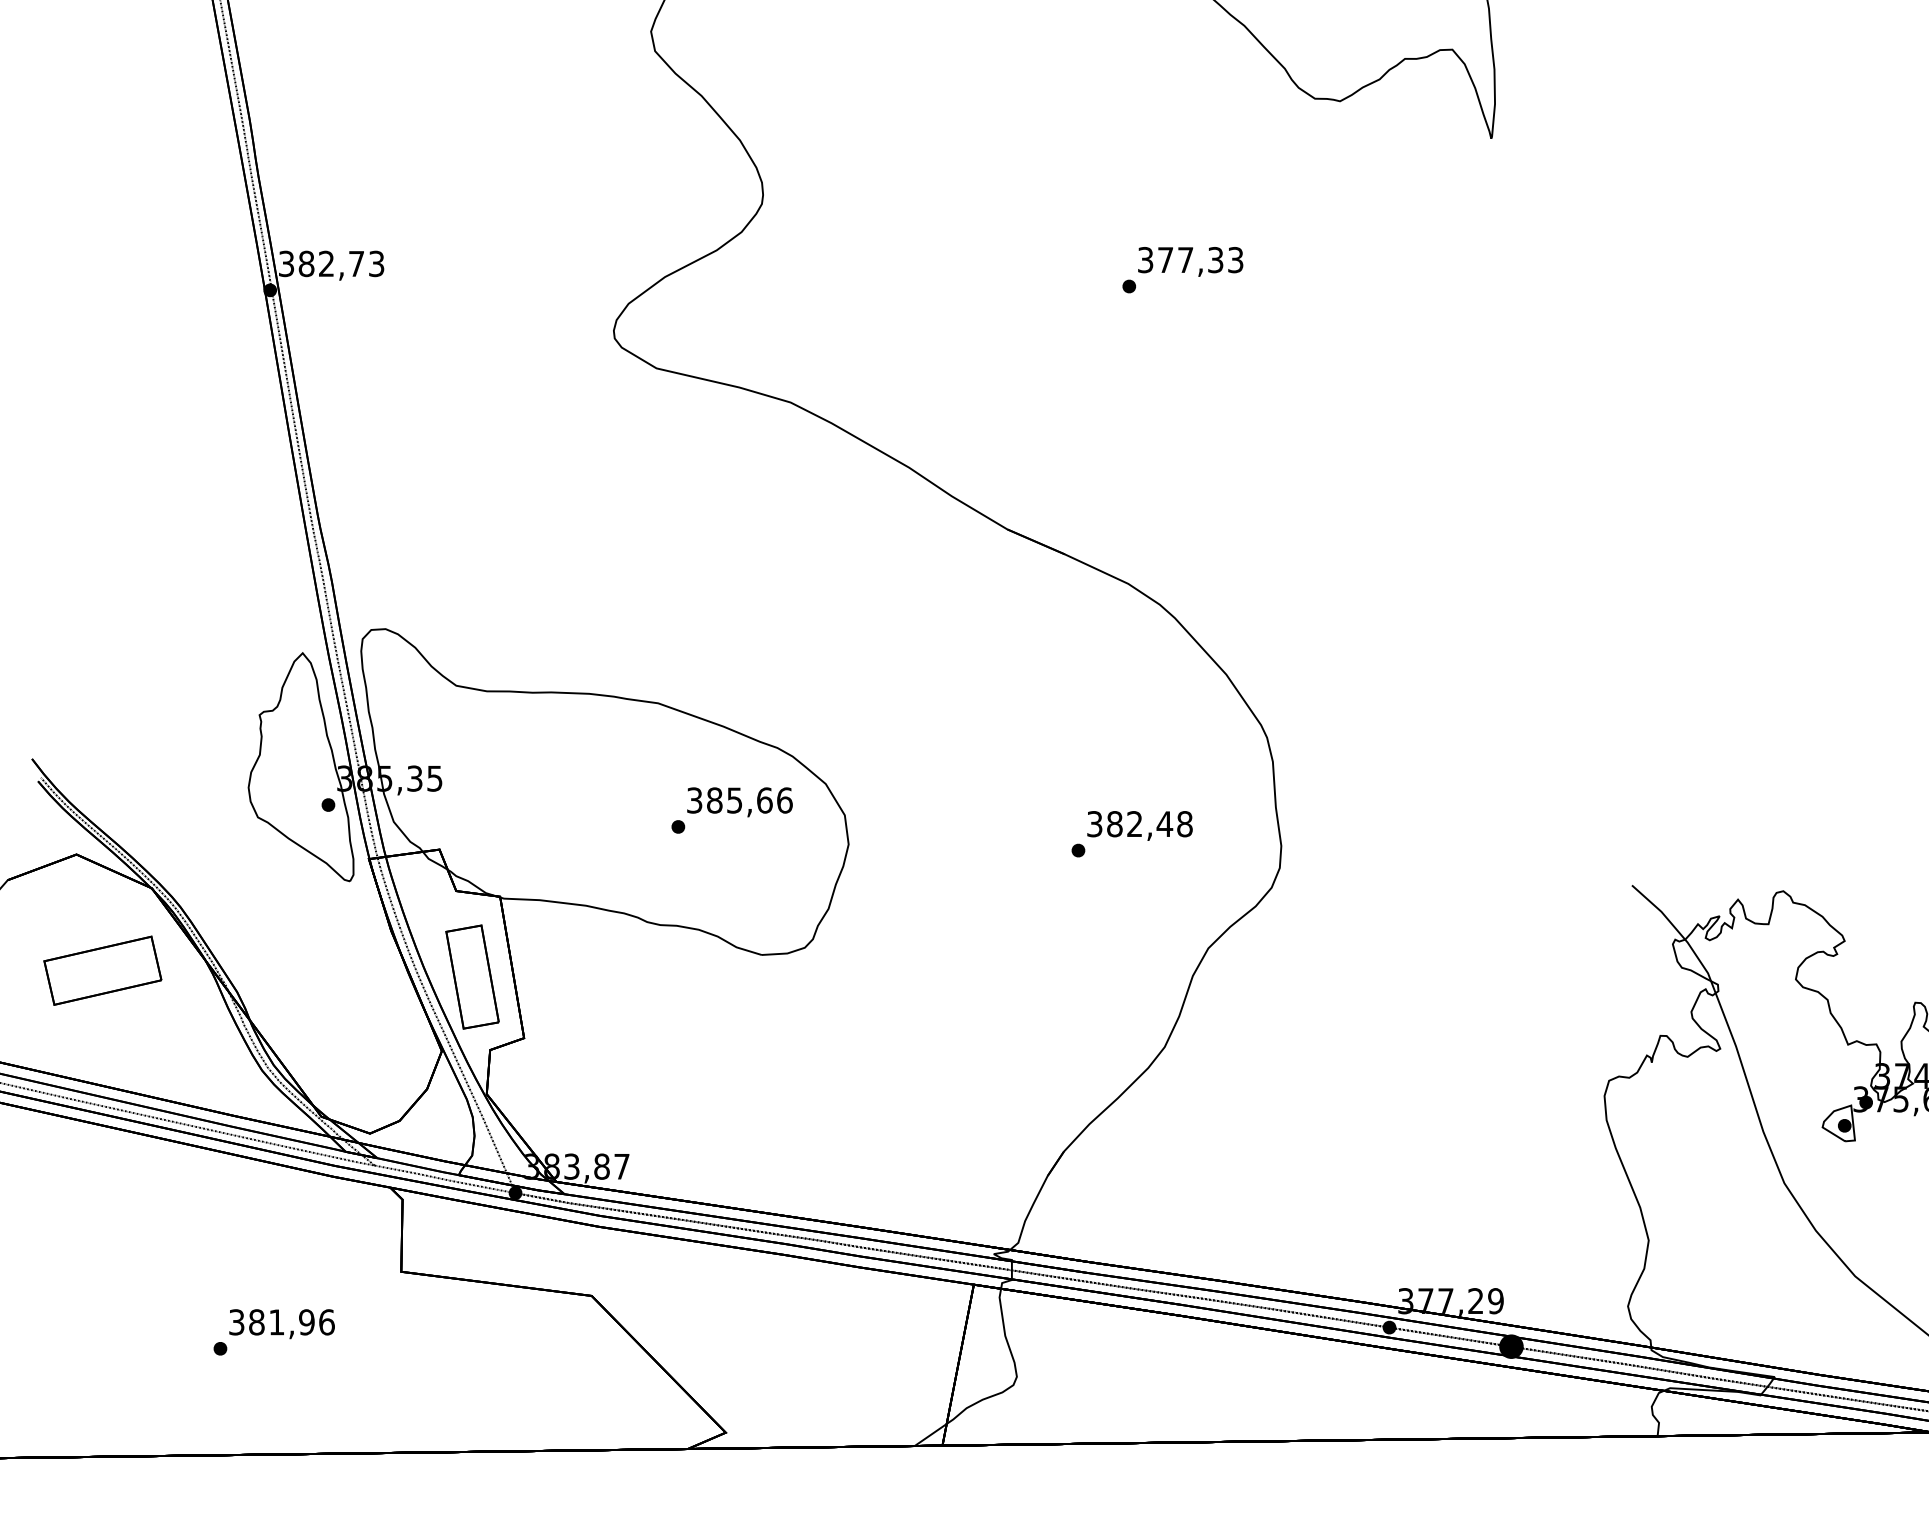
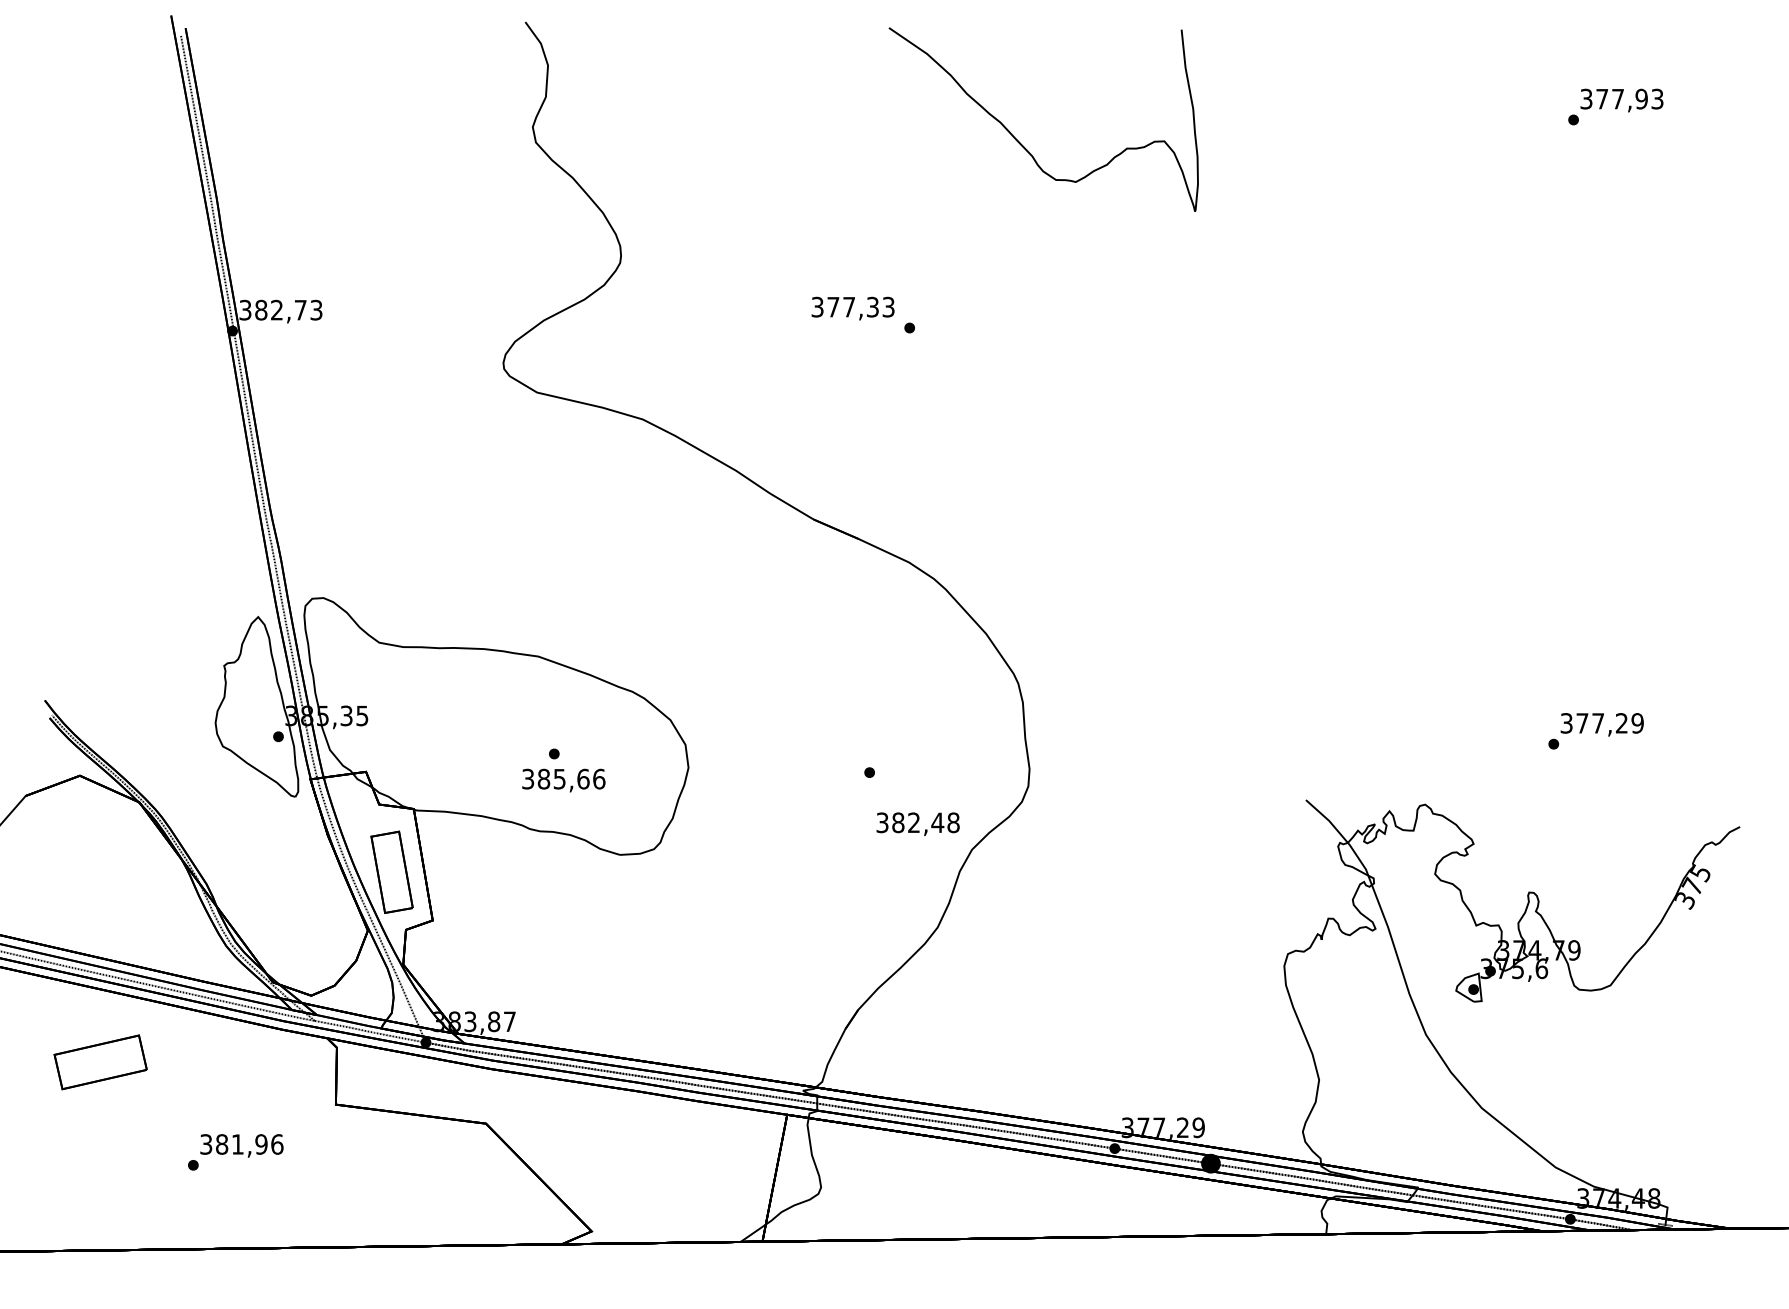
text: (1189, 261) -> (852, 308), moved
text: (739, 802) -> (563, 780), moved
text: (1139, 825) -> (917, 823), moved
part: (102, 970) -> (100, 1062), moved

